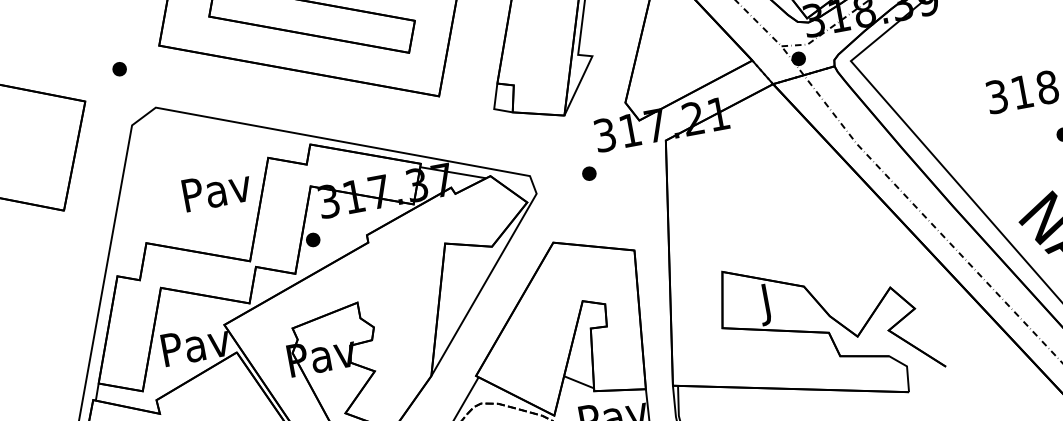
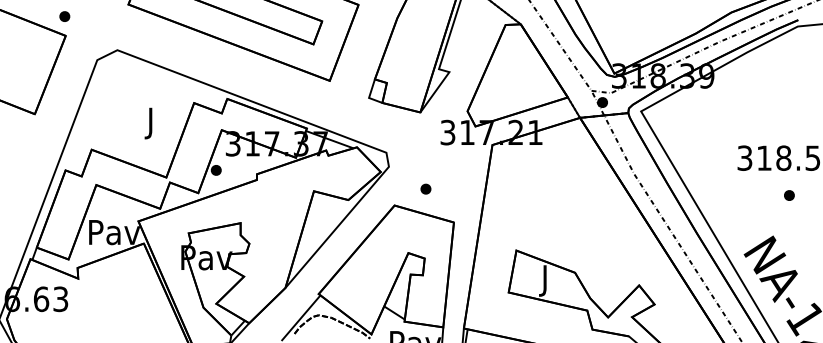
part: (119, 69) -> (64, 16), moved
part: (588, 172) -> (425, 188), moved
text: (217, 194) -> (151, 123), Pav -> J

